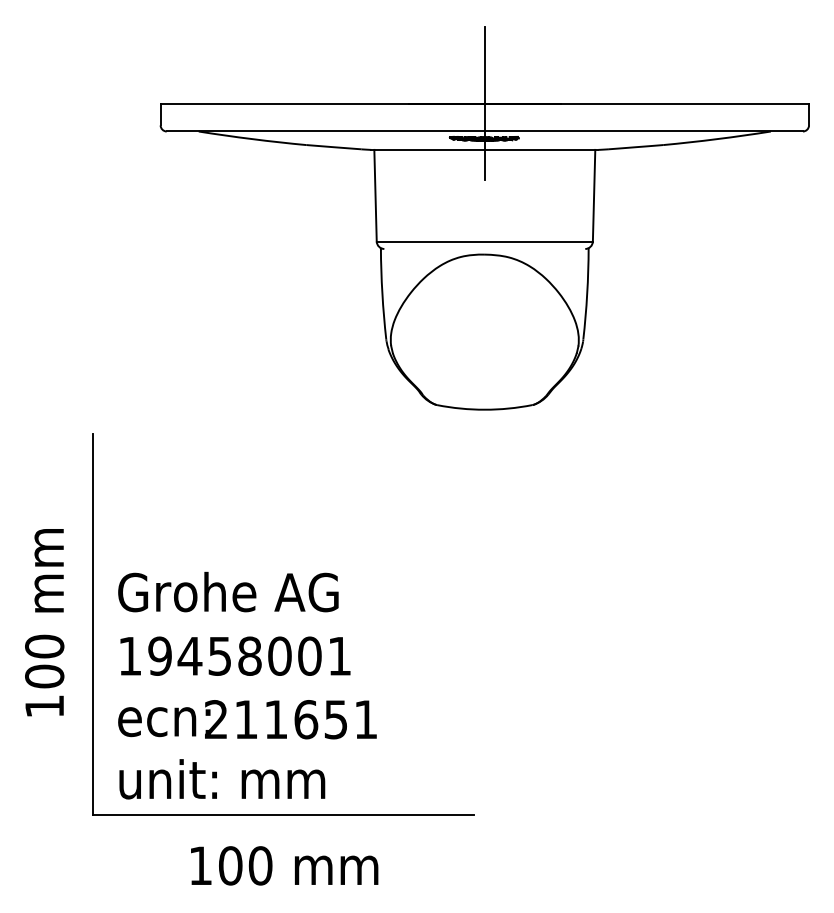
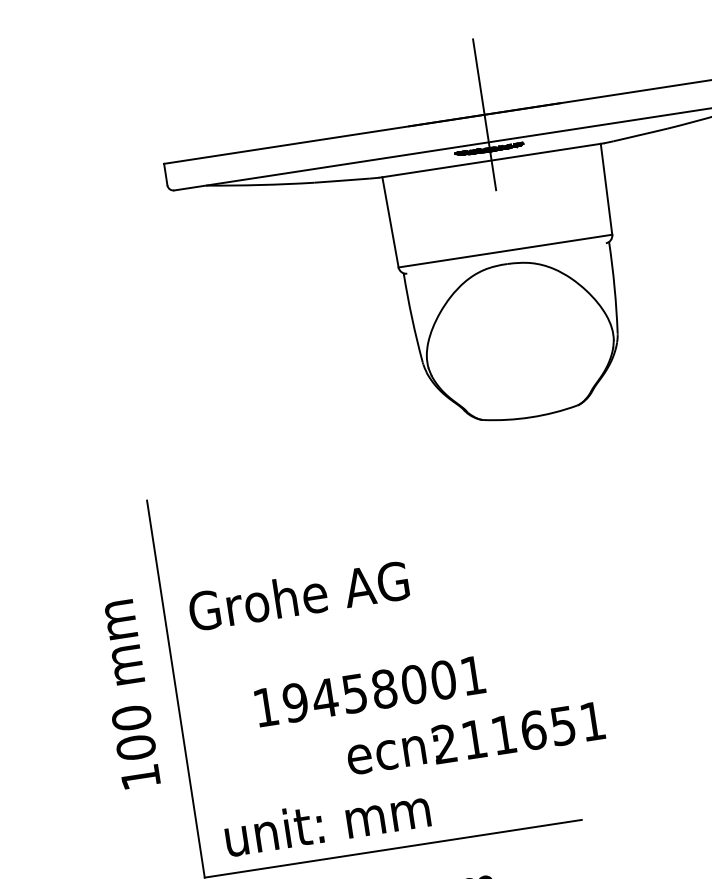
text: (228, 591) -> (298, 595), moved
text: (235, 655) -> (370, 690), moved
text: (247, 719) -> (475, 739), moved

